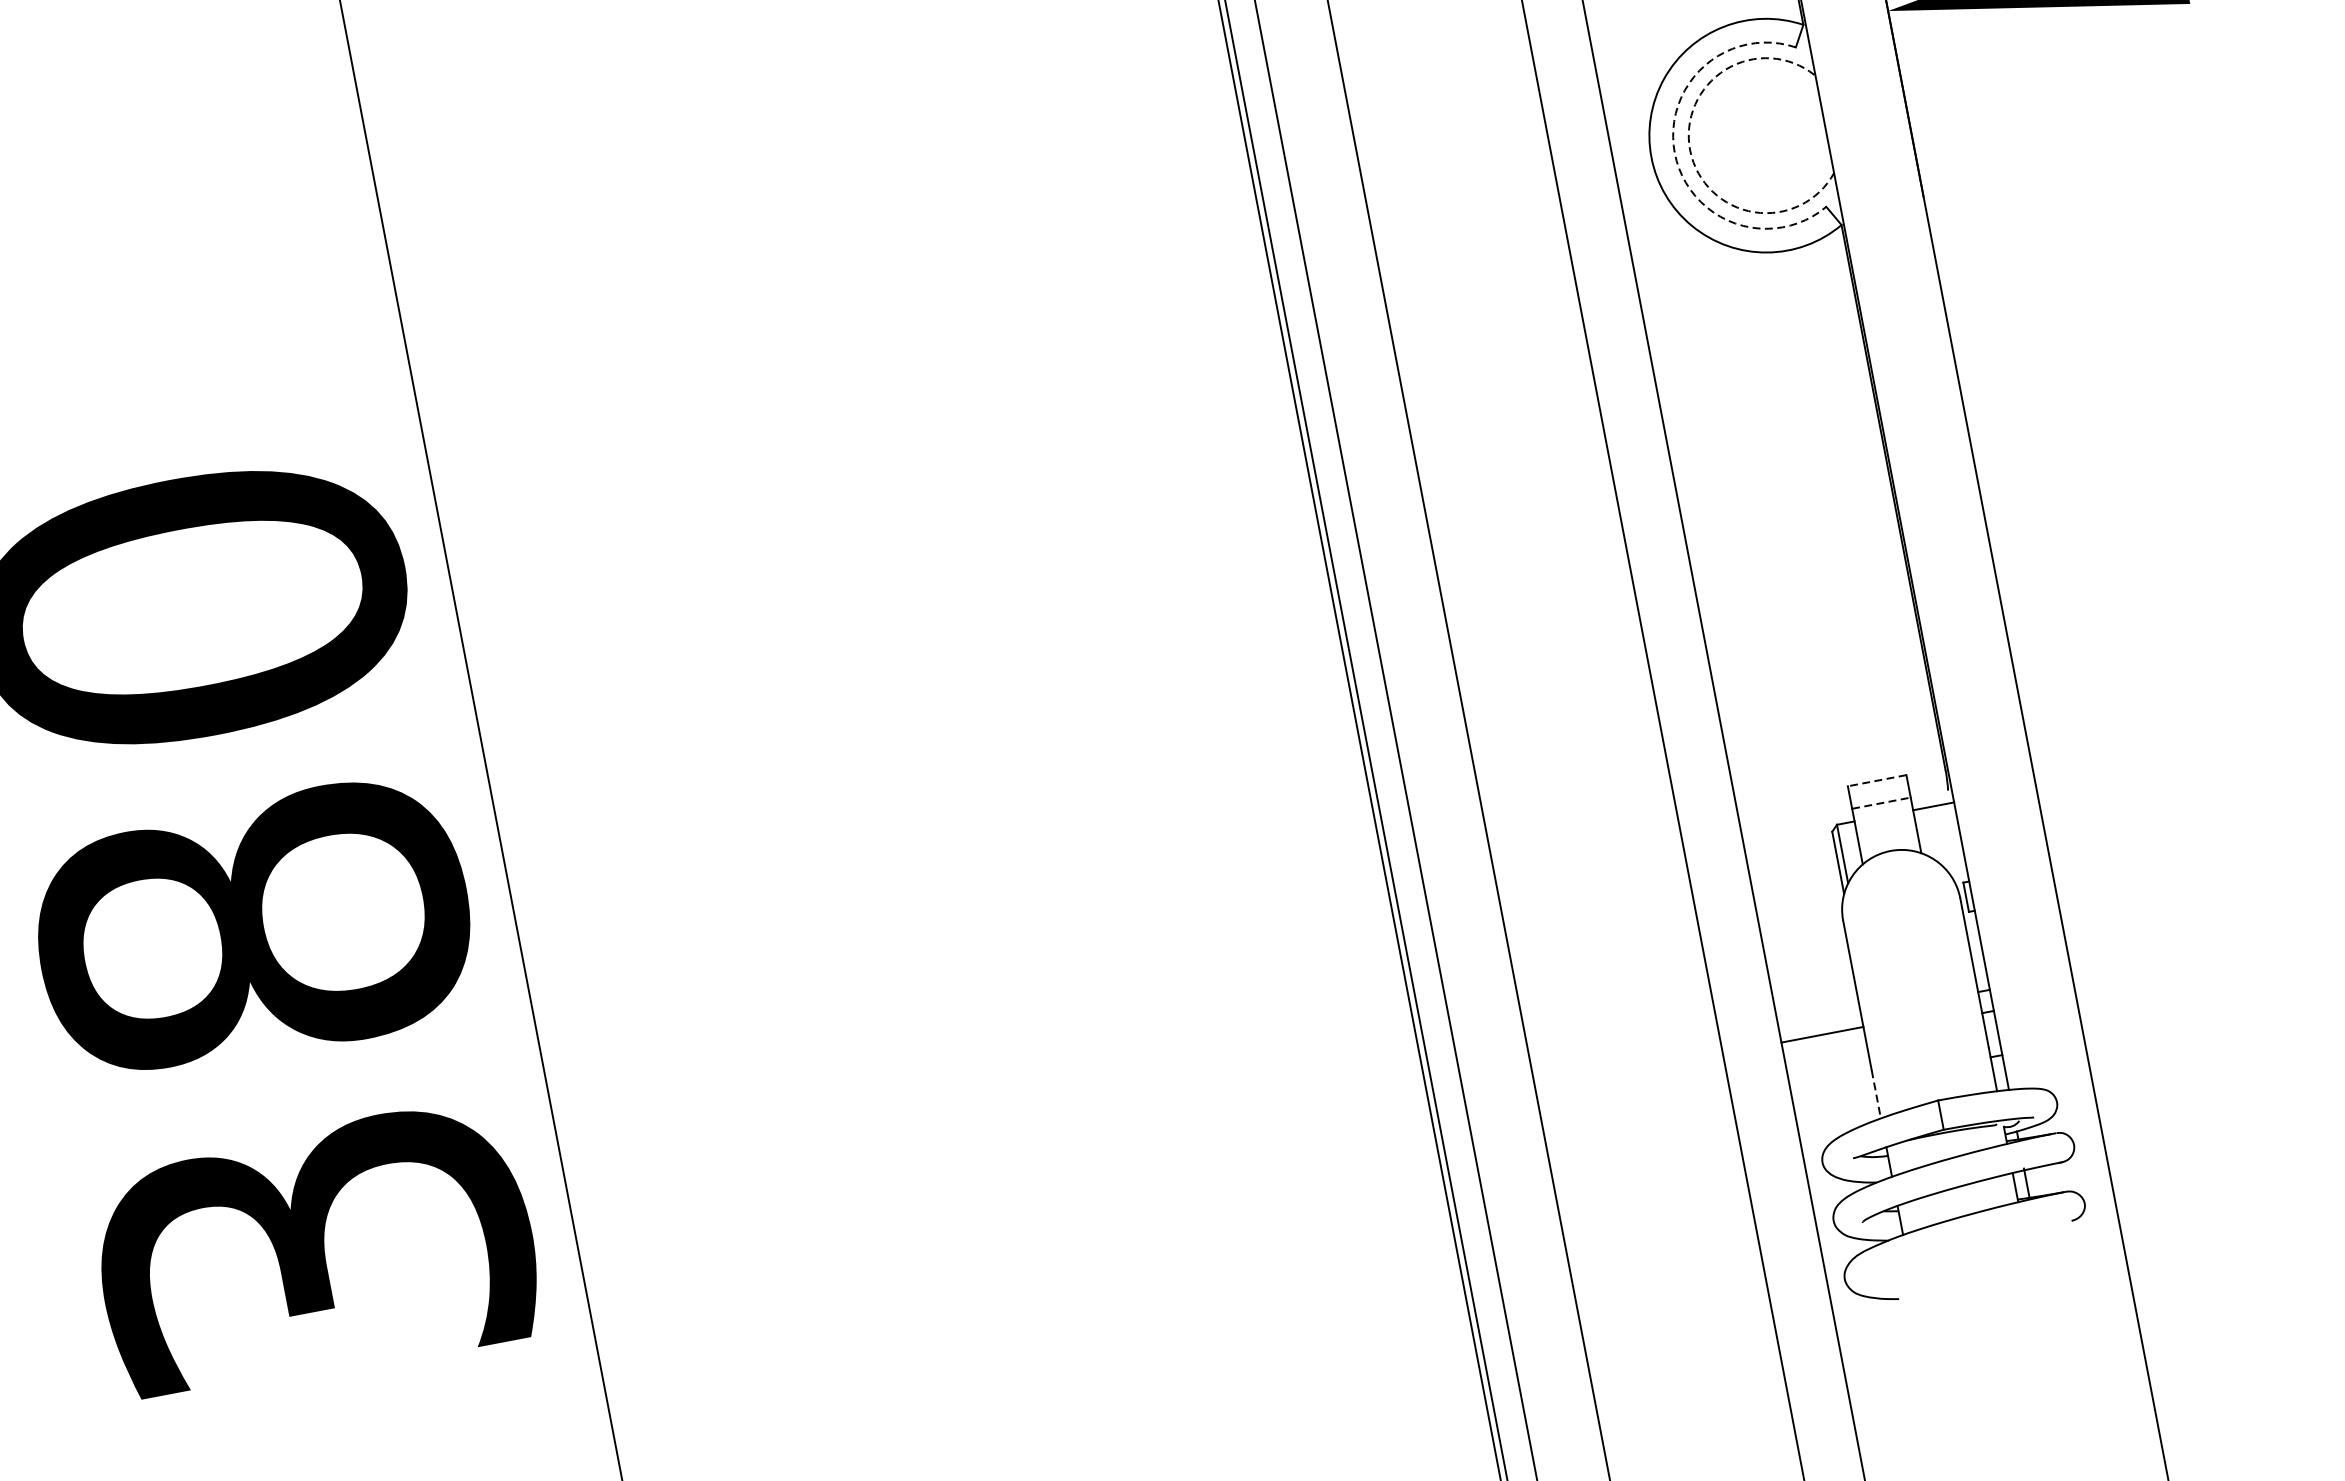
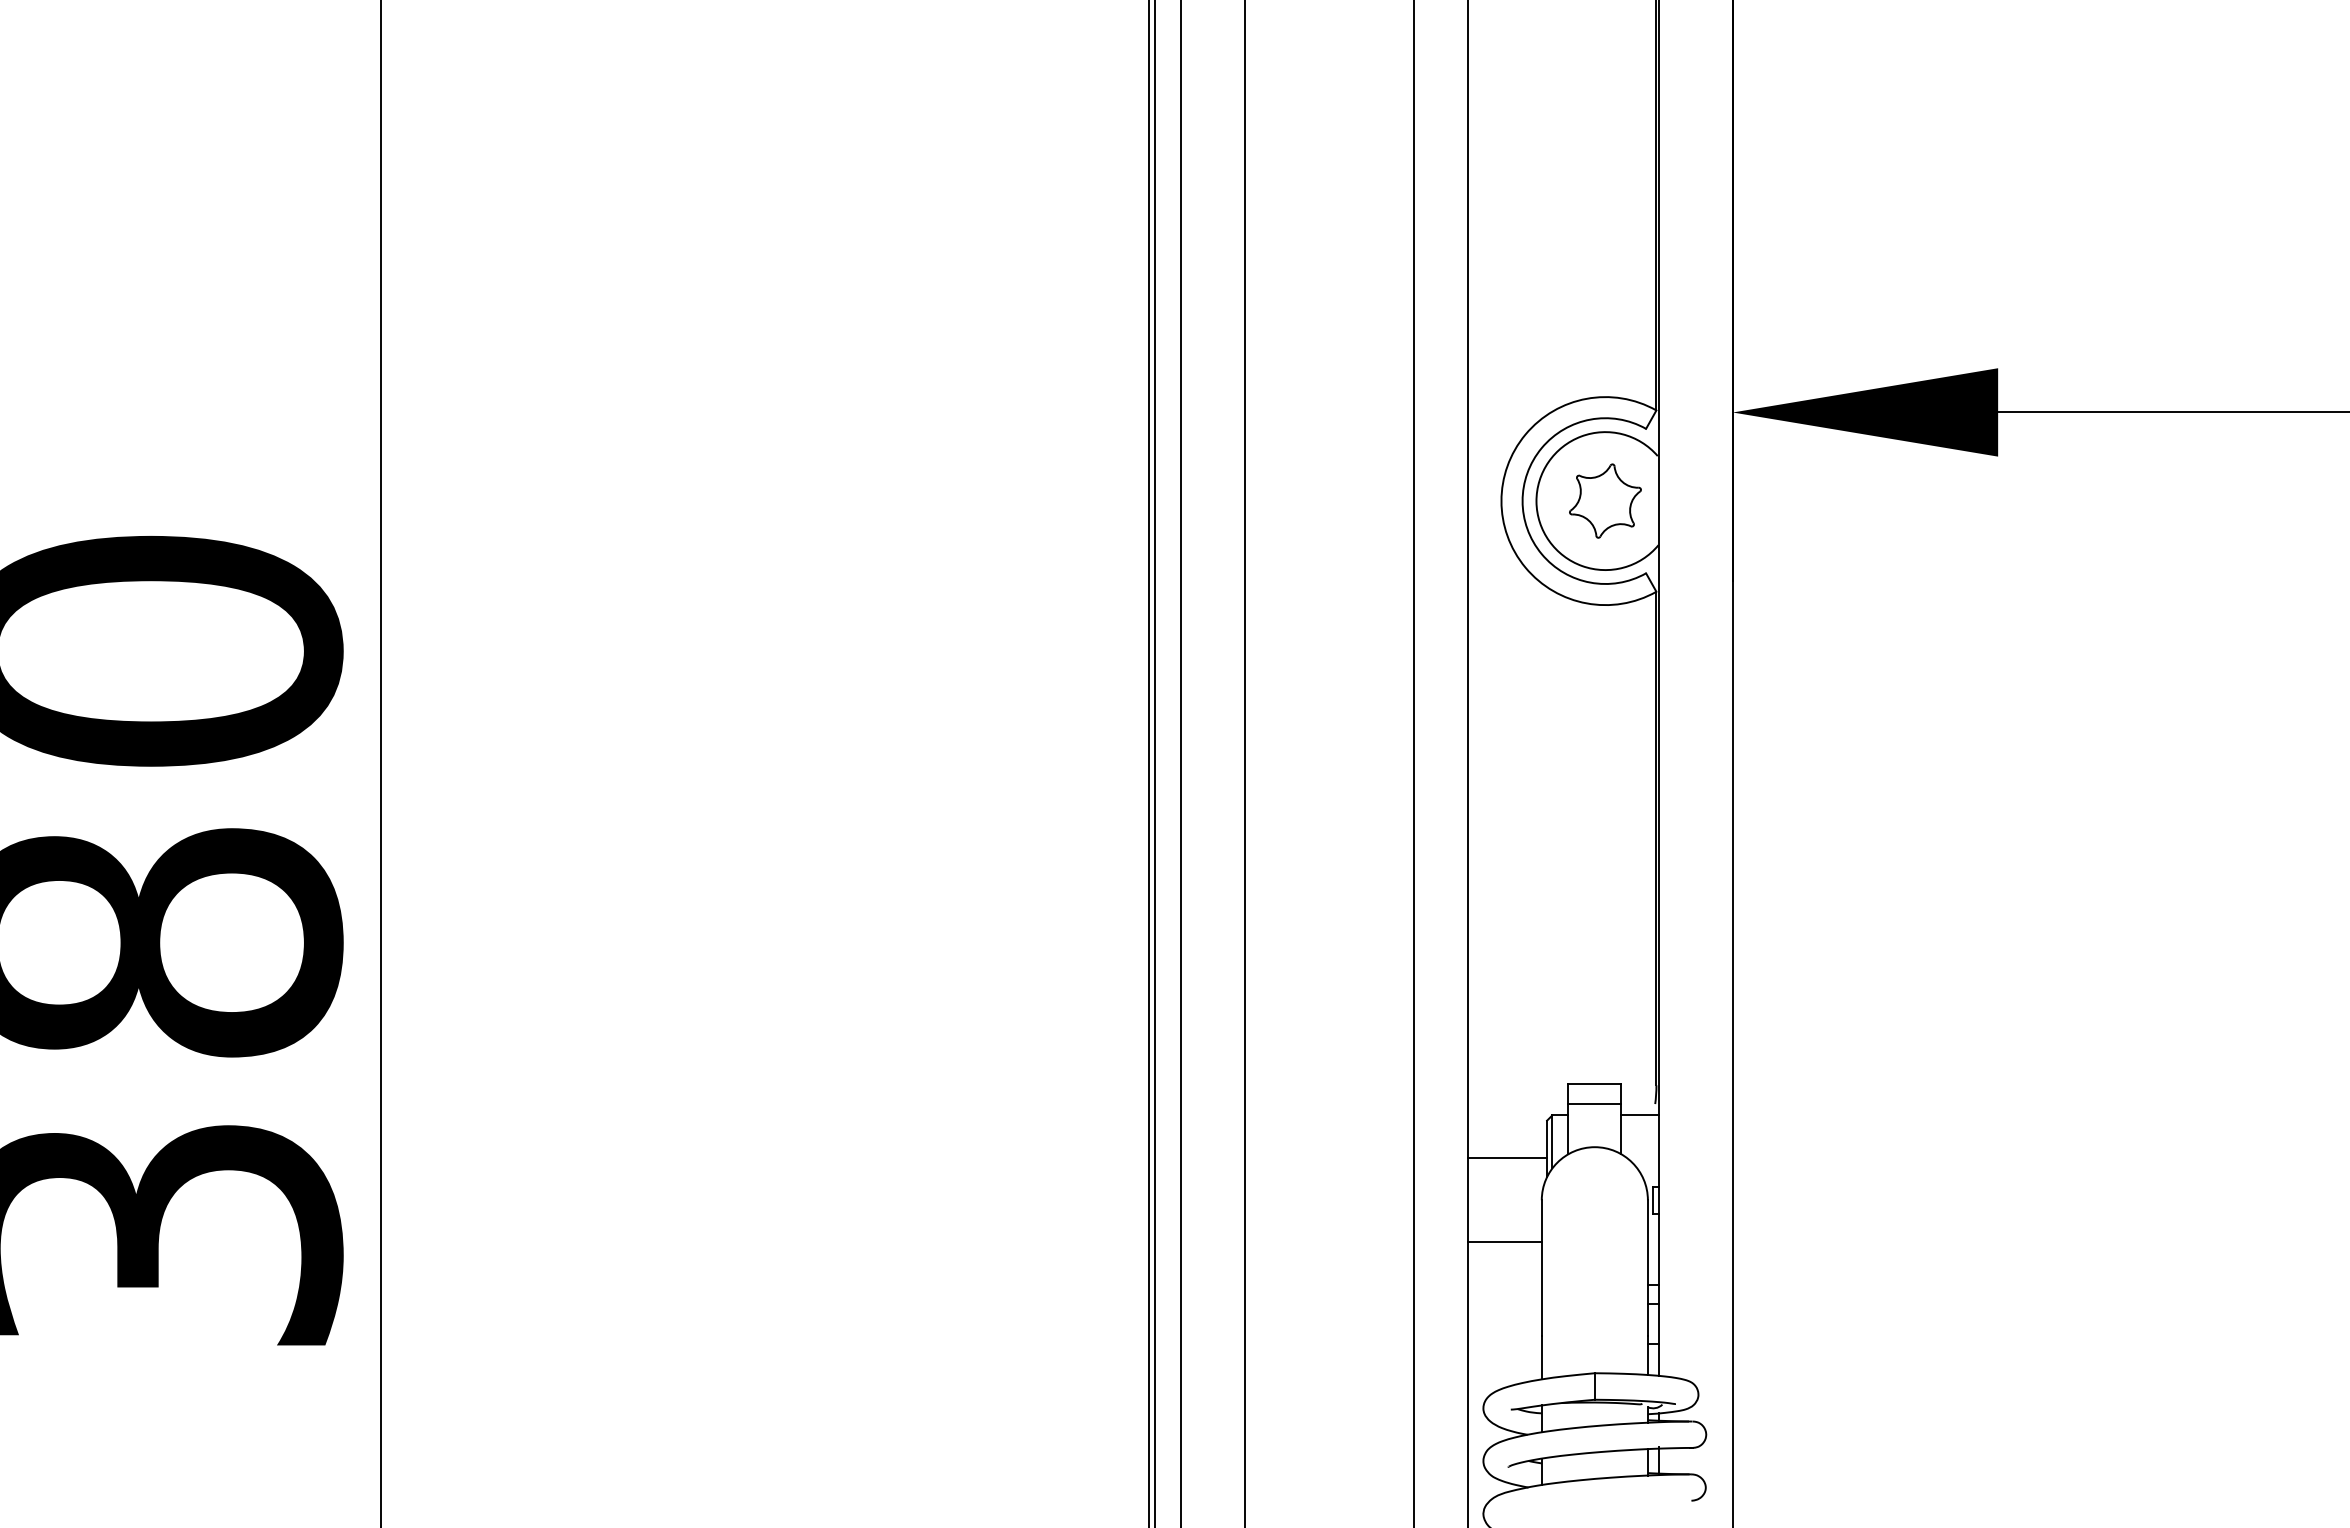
part: (1766, 135) -> (1605, 500), added
arc: (1690, 150) -> (1536, 501), dashed -> solid
arc: (1674, 153) -> (1522, 501), dashed -> solid
line: (1876, 780) -> (1594, 1083), dashed -> solid
line: (1880, 802) -> (1594, 1103), dashed -> solid
line: (1796, 880) -> (1507, 1157), added
line: (1822, 1034) -> (1504, 1242), moved
line: (1875, 1093) -> (1541, 1356), dashed -> solid

